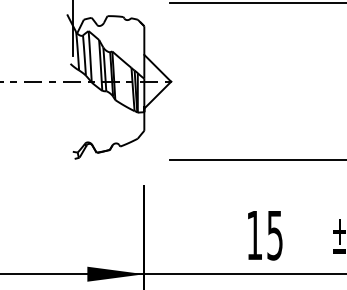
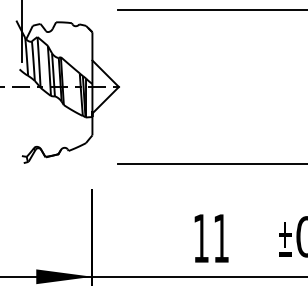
text: (274, 235) -> (220, 238), 15 -> 11

